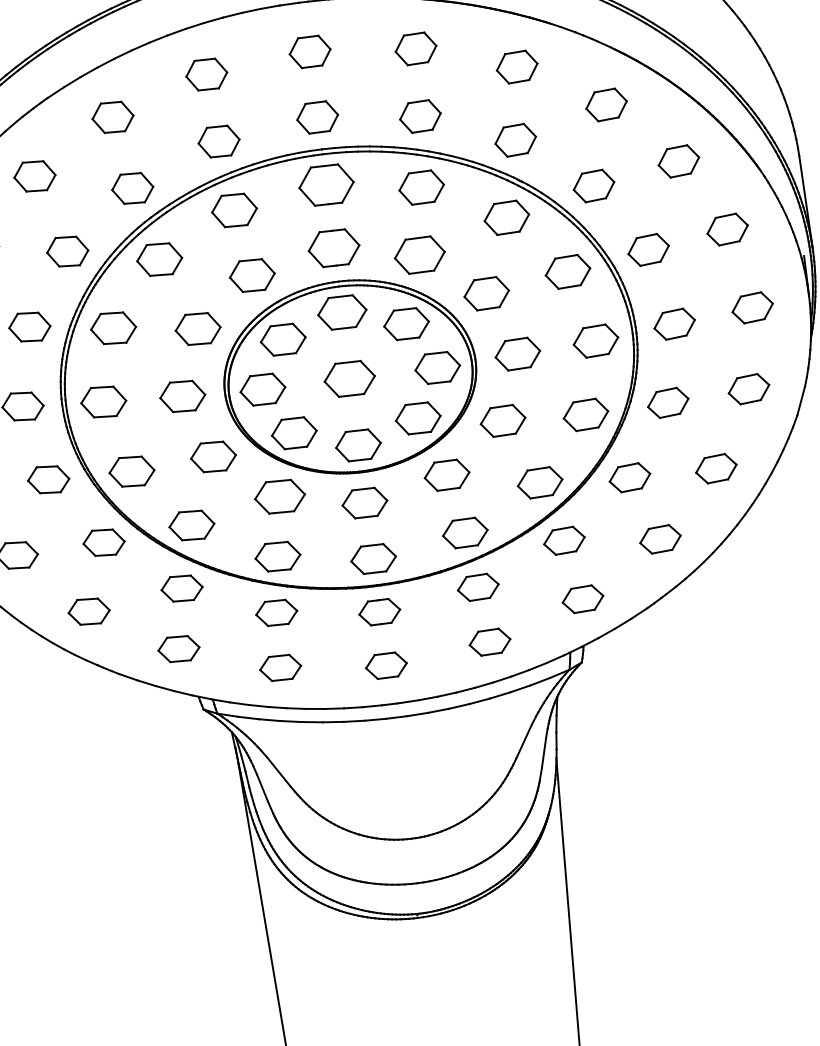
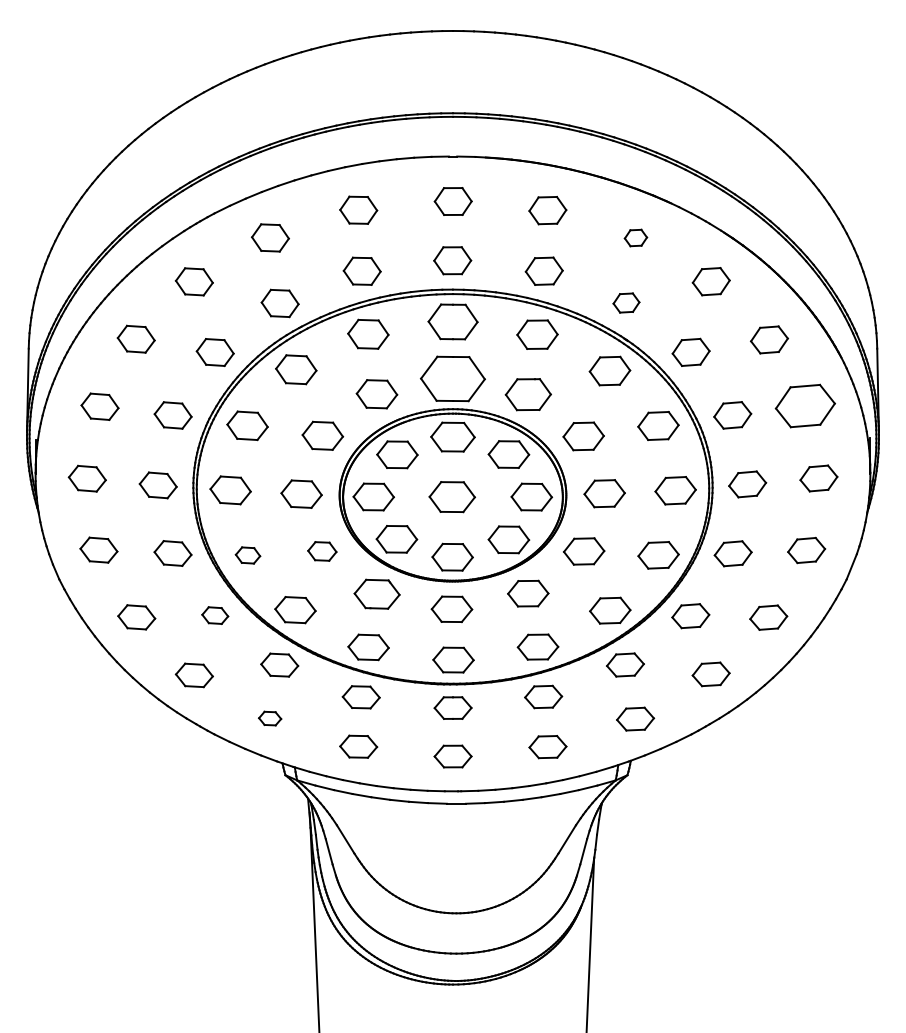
part: (516, 66) -> (635, 237), size x0.6
part: (515, 139) -> (626, 302), size x0.7
part: (726, 229) -> (804, 405), size x1.6
part: (333, 247) -> (452, 378), size x1.4
part: (213, 456) -> (322, 551), size x0.7
part: (131, 471) -> (247, 555), size x0.6
part: (103, 542) -> (214, 615), size x0.7
part: (178, 648) -> (269, 718), size x0.6

